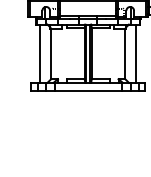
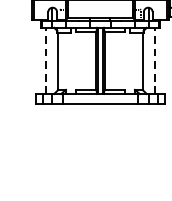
line: (40, 53) -> (46, 60), solid -> dashed
line: (136, 53) -> (155, 60), solid -> dashed

